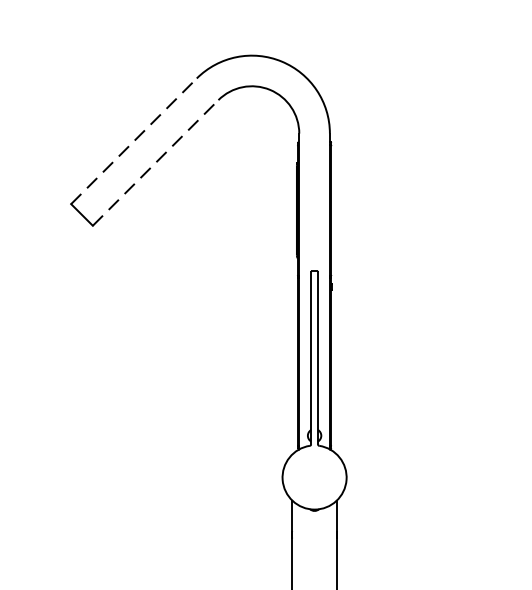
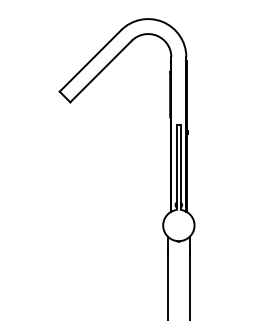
line: (134, 140) -> (90, 60), dashed -> solid
line: (156, 162) -> (101, 71), dashed -> solid

